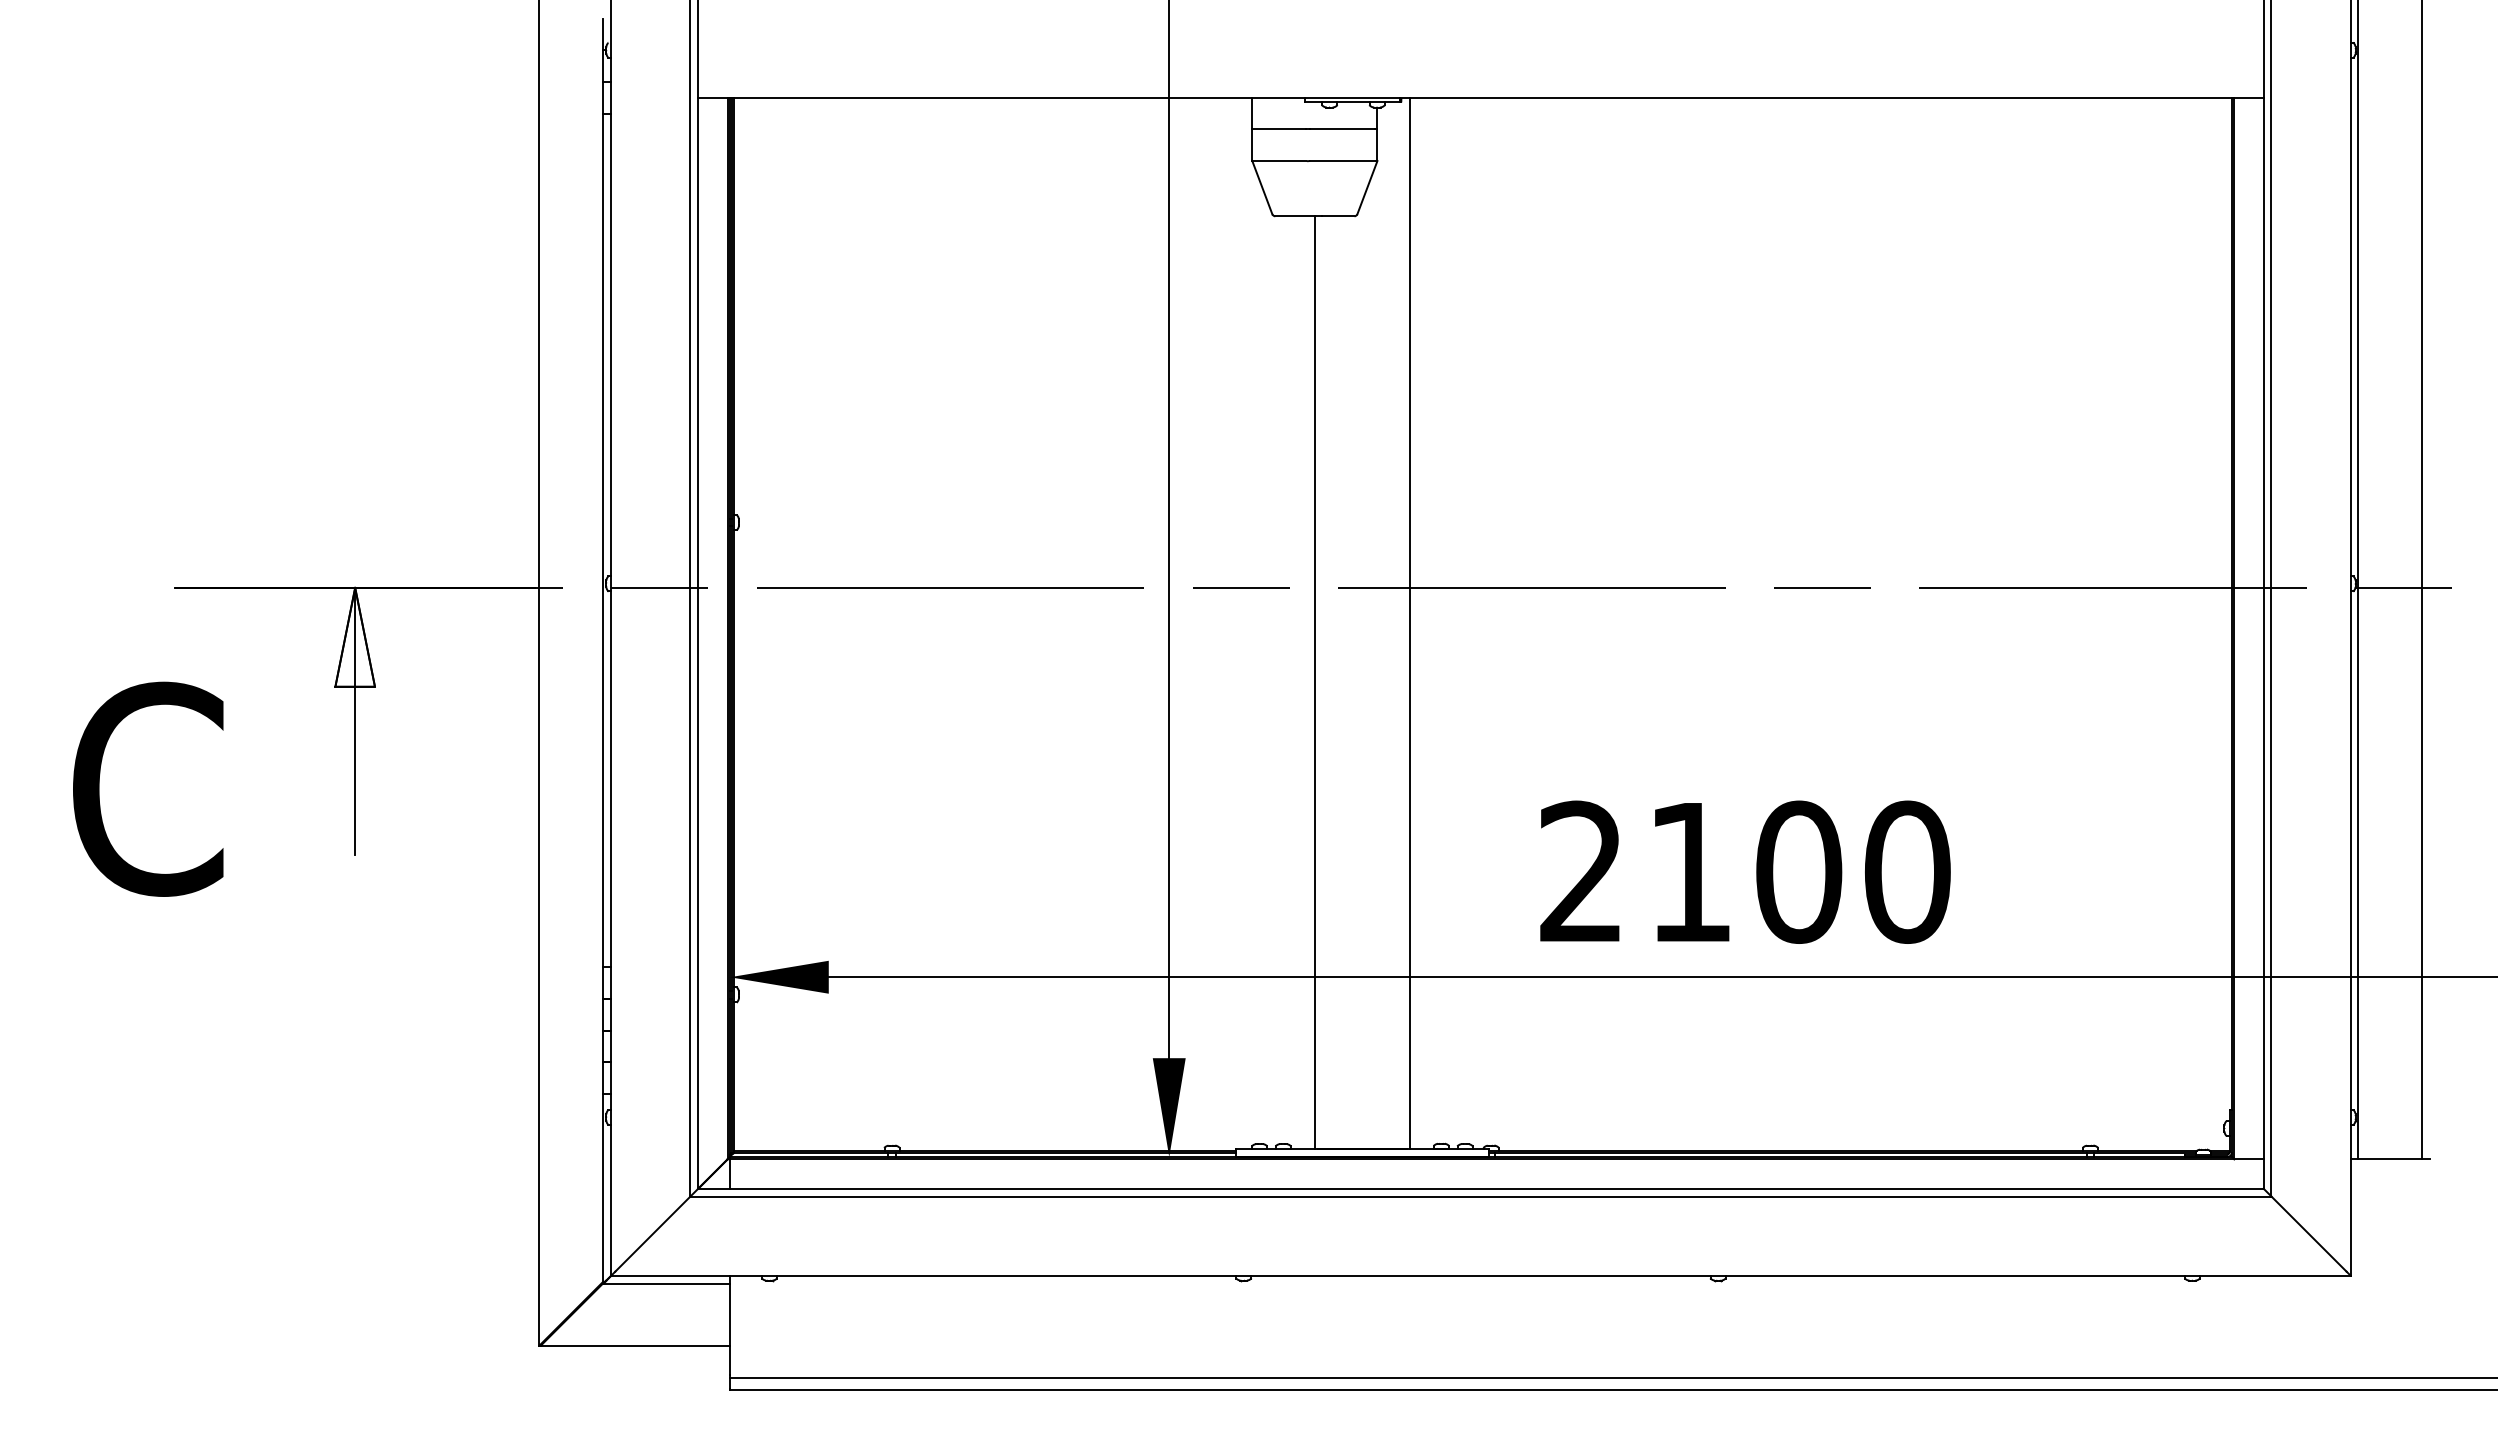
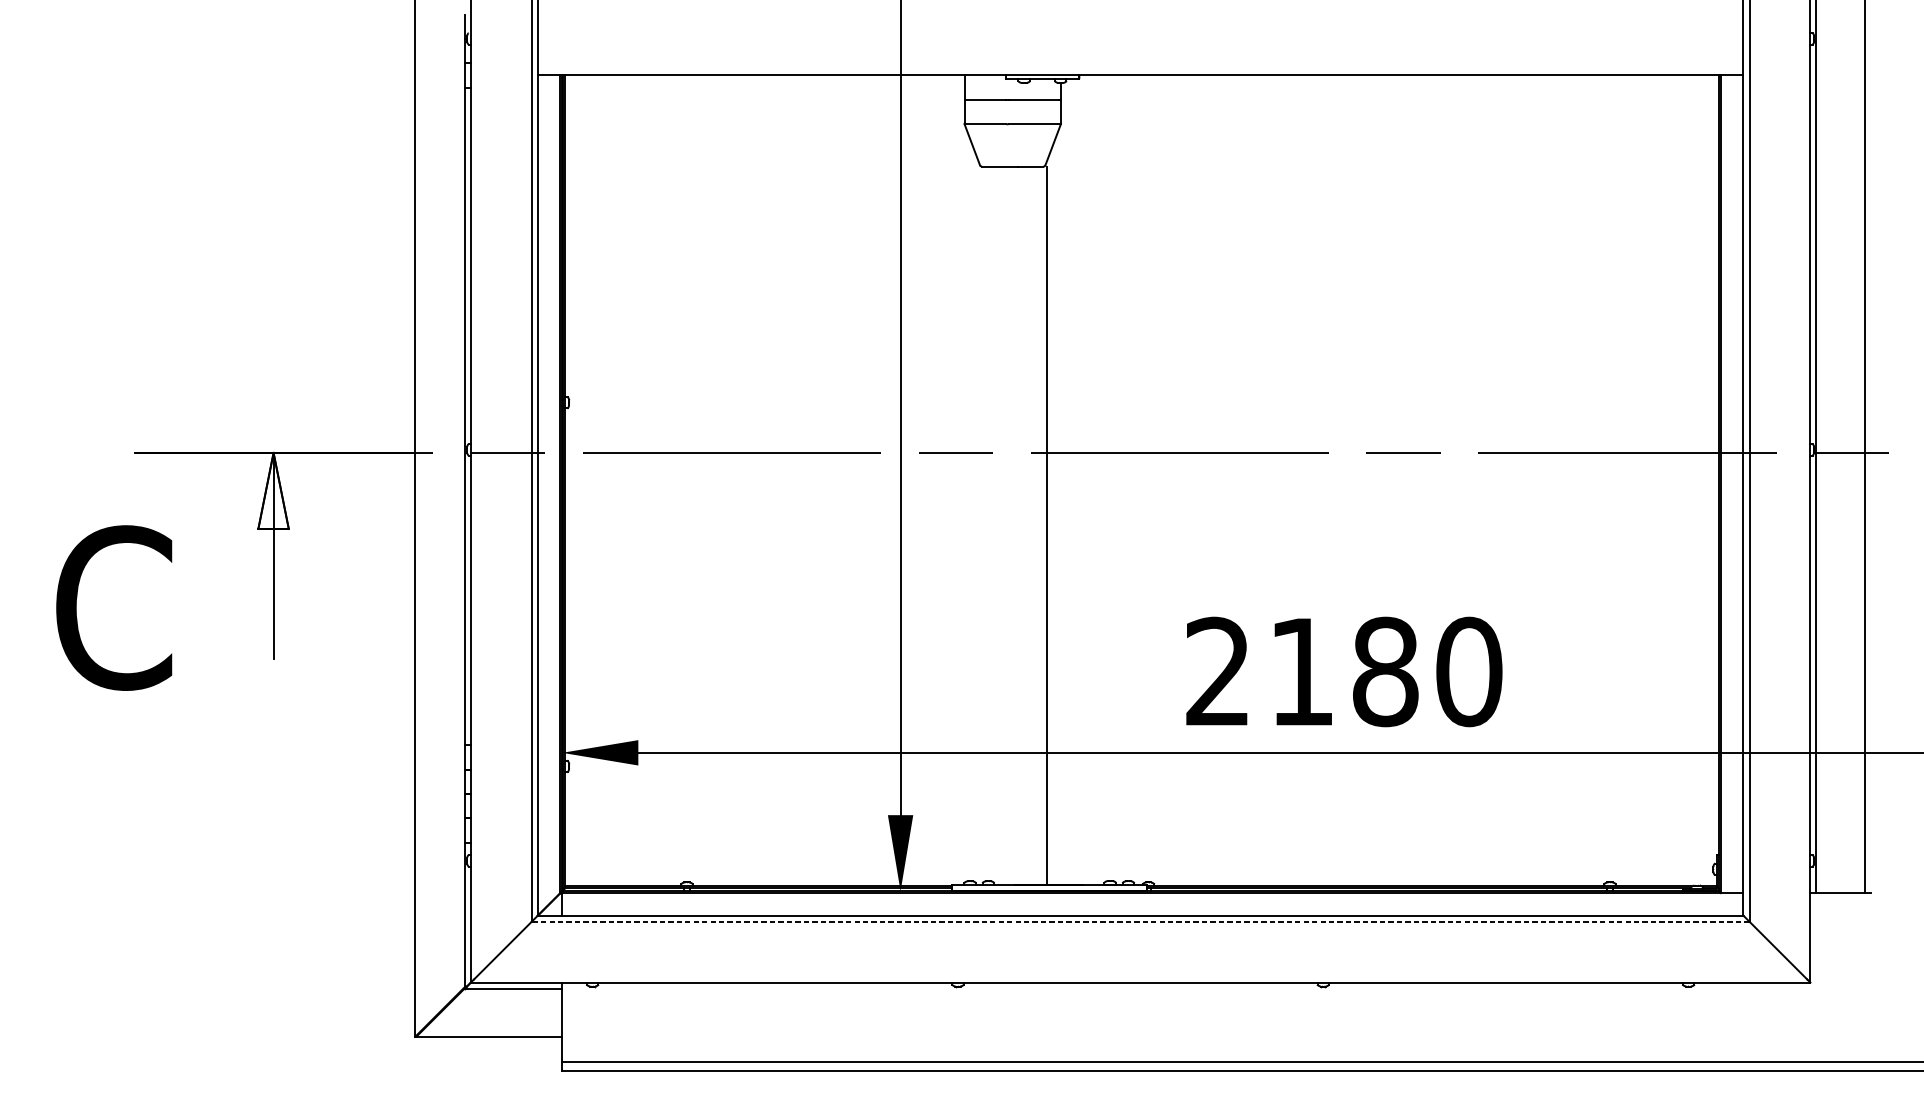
line: (1409, 623) -> (1085, 480), removed
line: (1314, 682) -> (1046, 525), moved
text: (1799, 871) -> (1385, 671), 2100 -> 2180
line: (1480, 1196) -> (1140, 921), solid -> dashed

